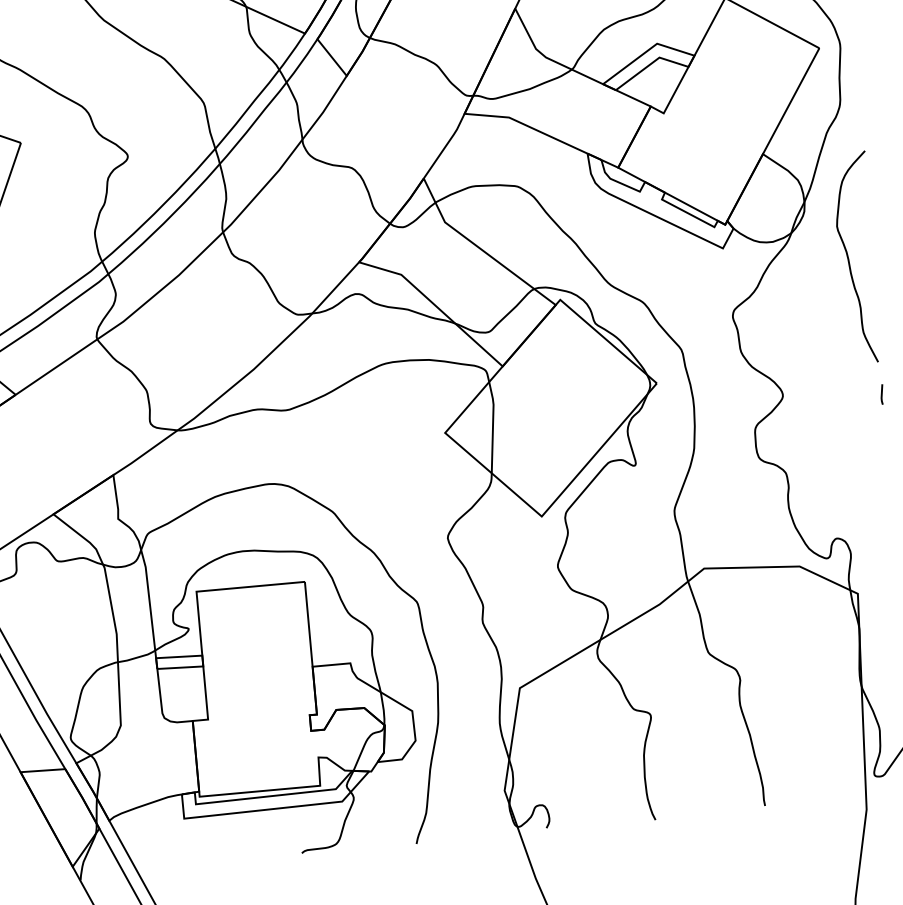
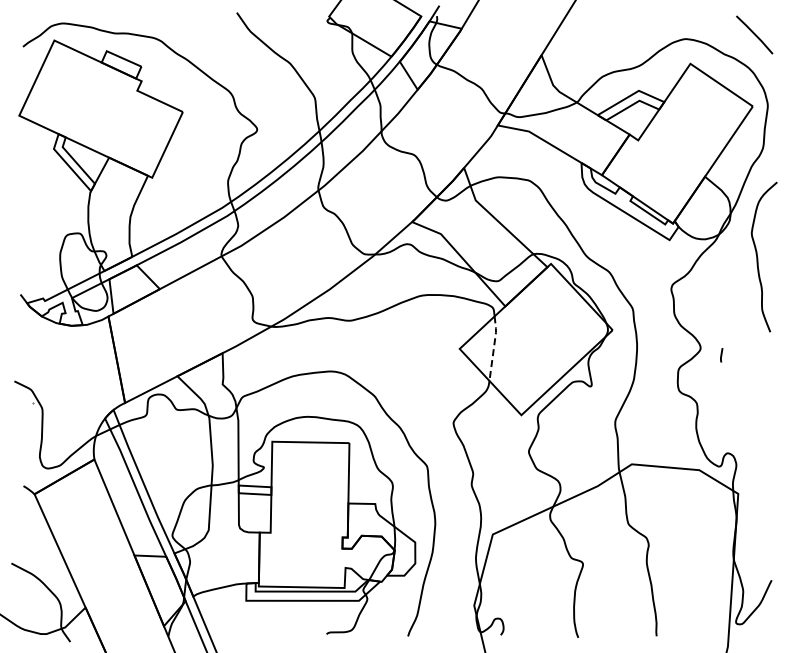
line: (881, 394) -> (721, 355), moved
line: (493, 425) -> (494, 347), solid -> dashed

